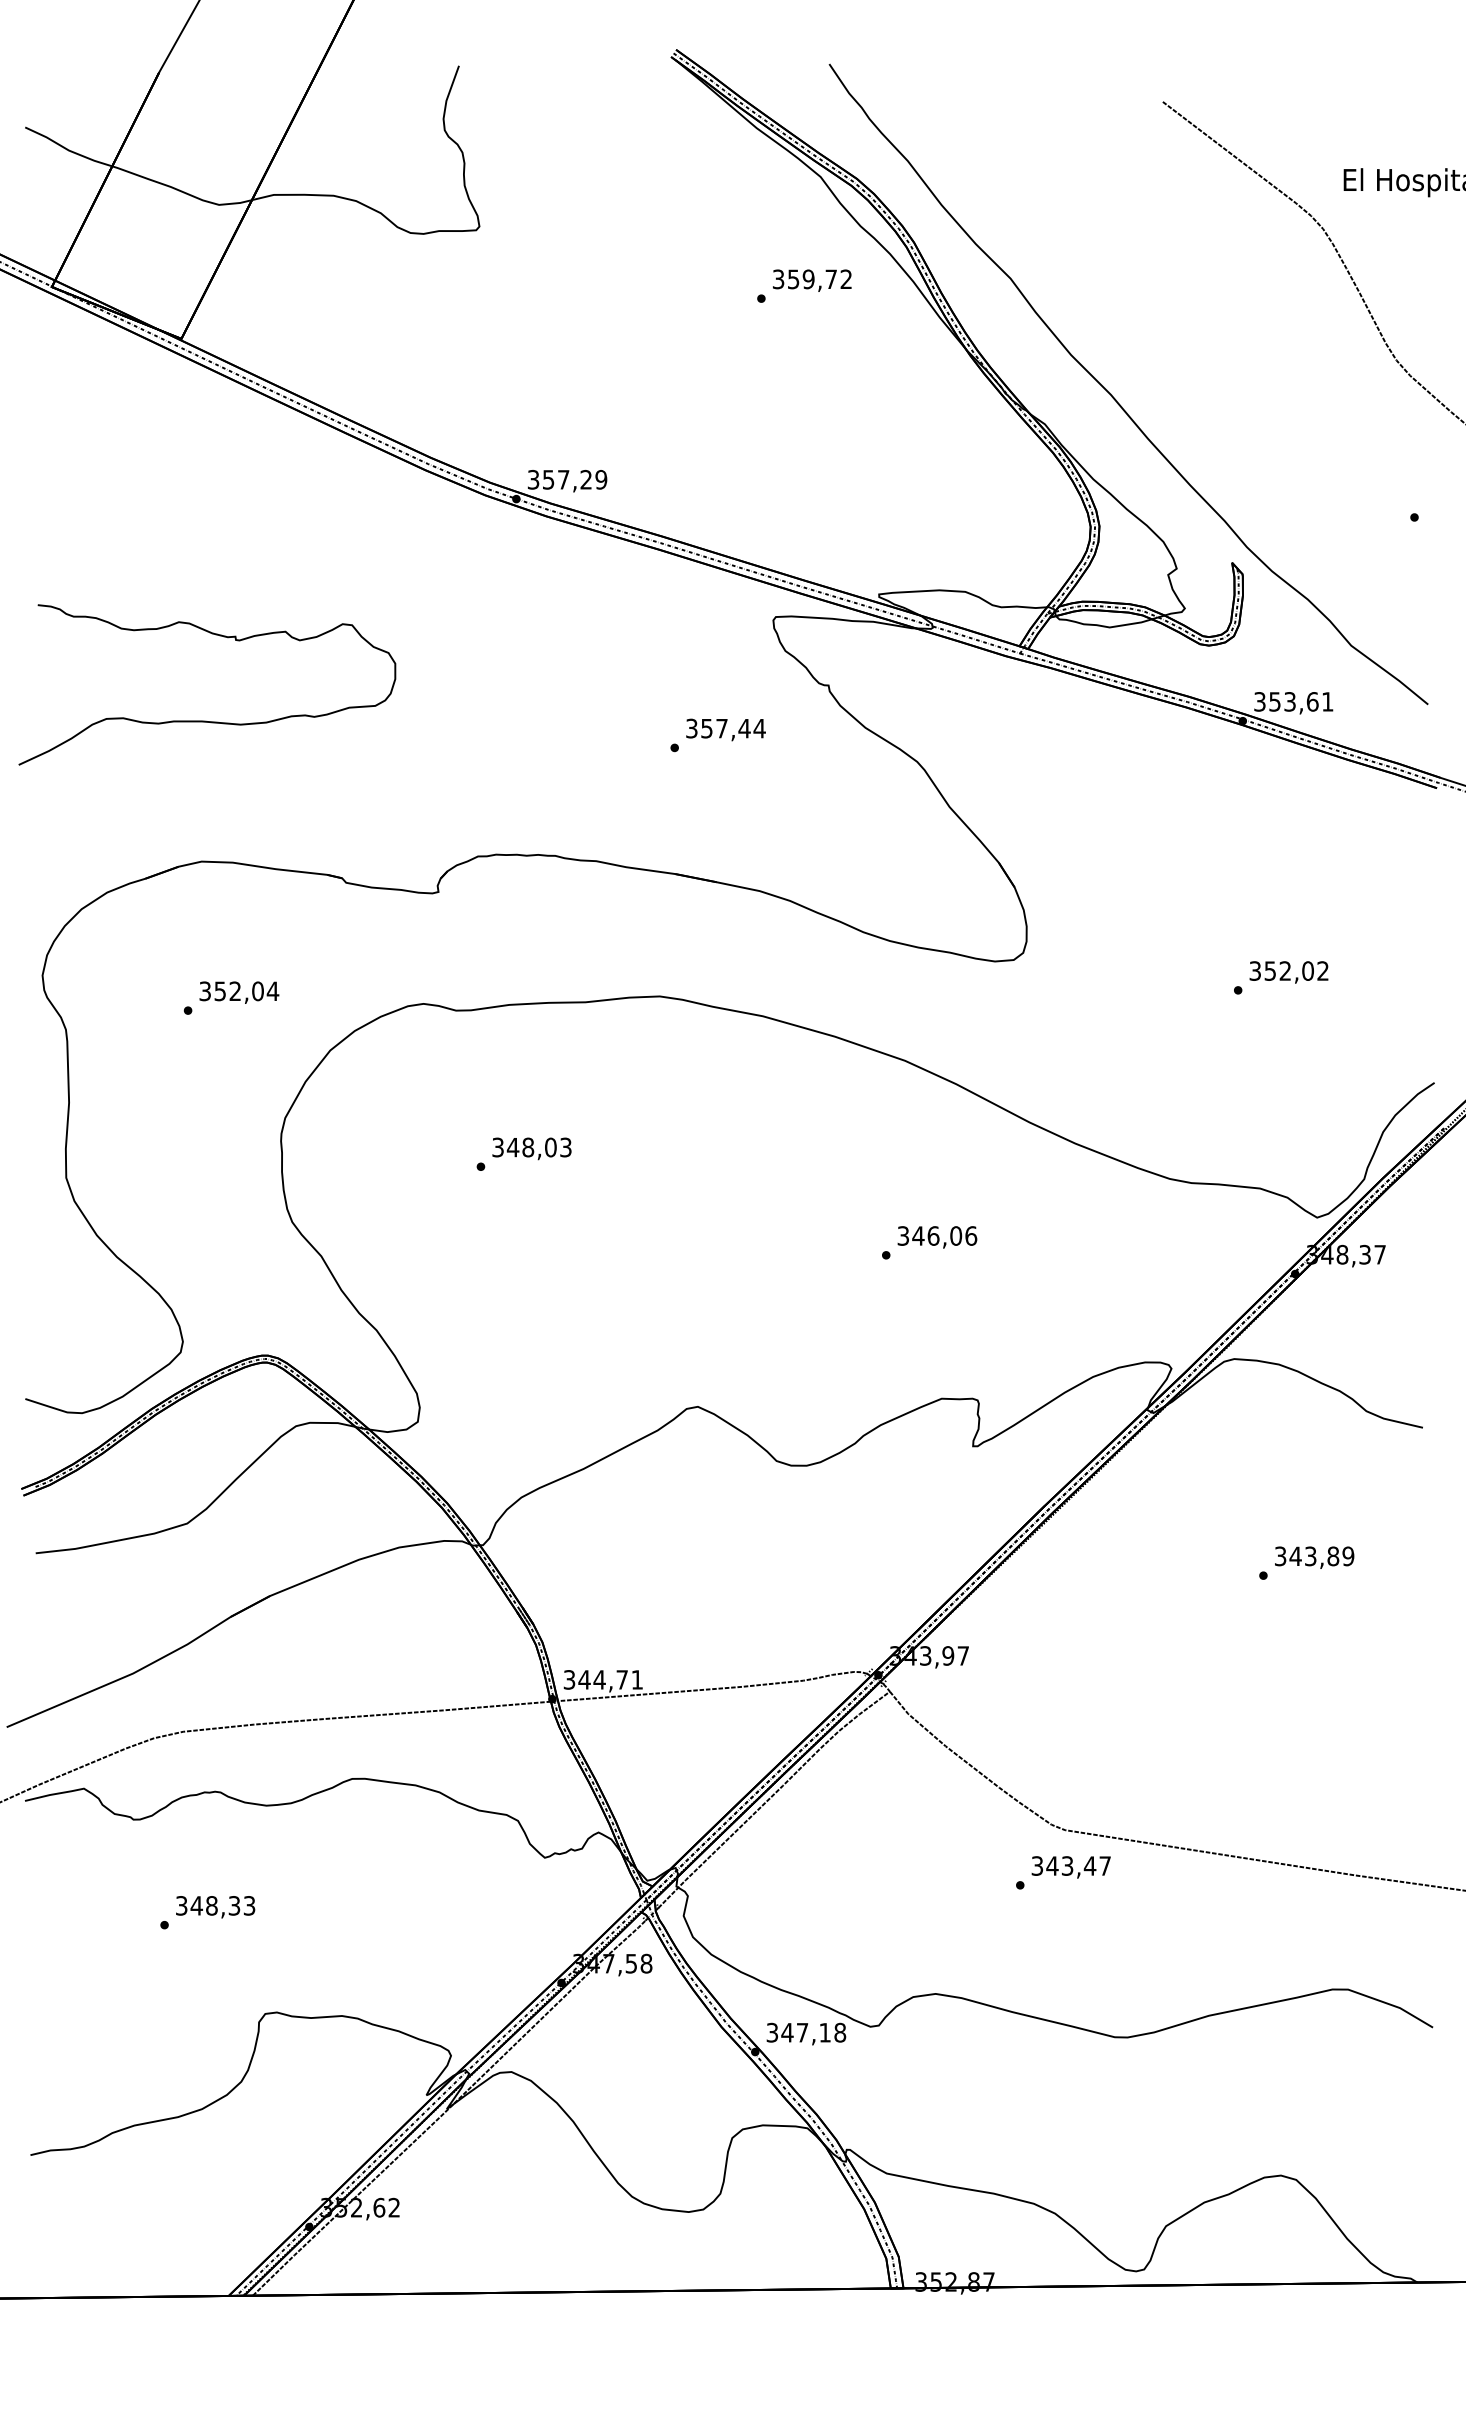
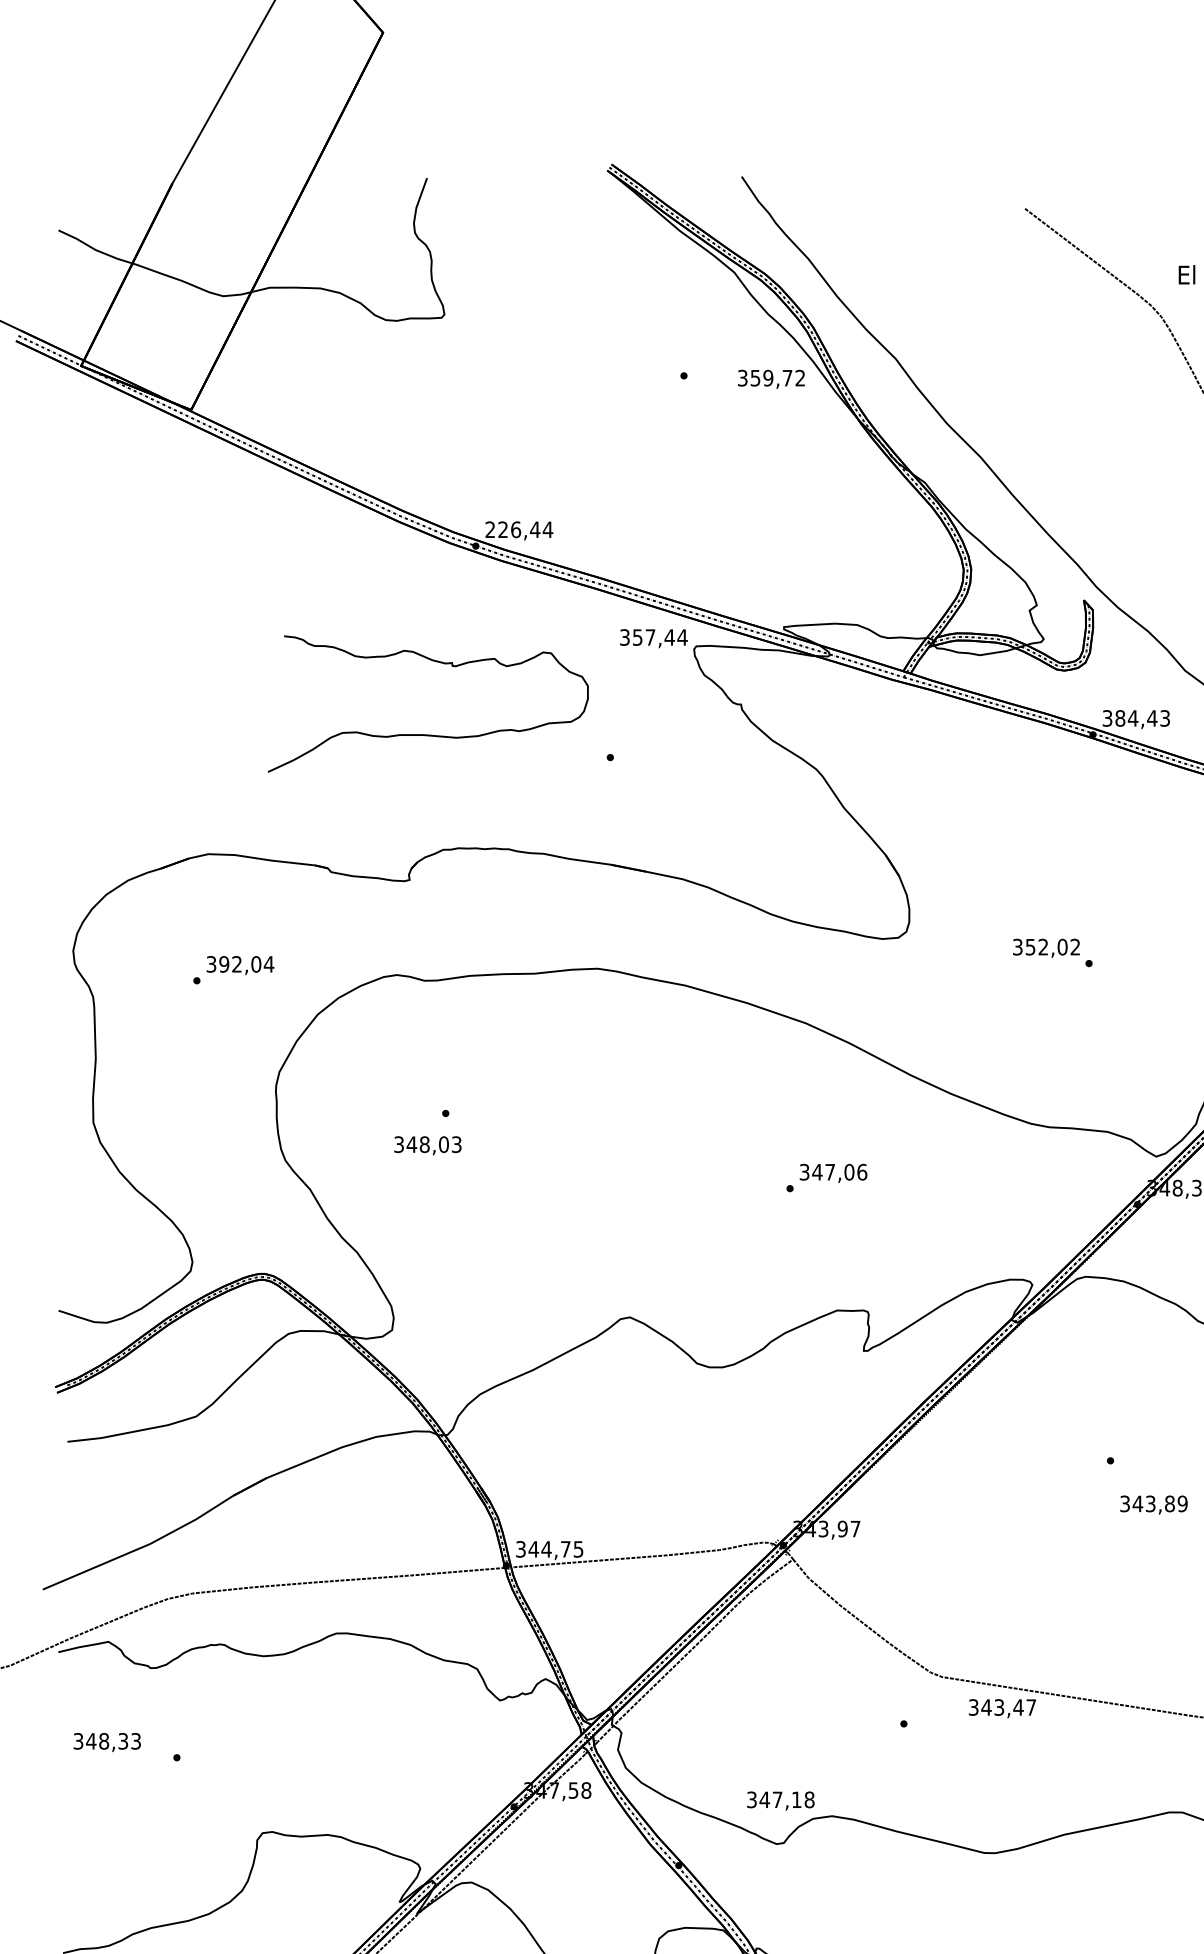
text: (812, 280) -> (771, 379), moved
text: (567, 479) -> (519, 529), 357,29 -> 226,44
text: (1301, 701) -> (1142, 718), 353,61 -> 384,43
curve: (206, 720) -> (427, 734), moved
text: (725, 729) -> (653, 638), moved
text: (1288, 972) -> (1046, 948), moved
text: (220, 990) -> (224, 963), 352,04 -> 392,04
text: (531, 1148) -> (427, 1145), moved
text: (933, 1235) -> (830, 1171), 346,06 -> 347,06
text: (1314, 1557) -> (1153, 1504), moved
text: (636, 1679) -> (577, 1549), 344,71 -> 344,75
text: (1070, 1867) -> (1001, 1708), moved
text: (215, 1907) -> (107, 1742), moved
text: (806, 2033) -> (780, 1800), moved

